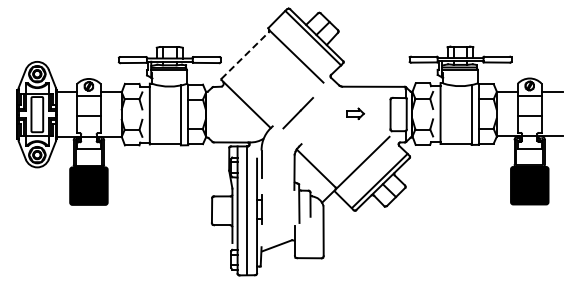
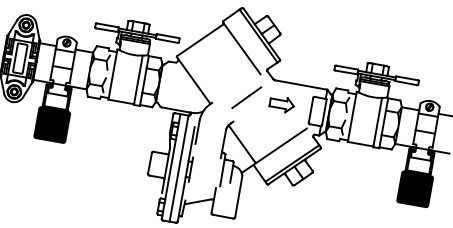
line: (245, 55) -> (200, 40), dashed -> solid
line: (297, 113) -> (246, 97), moved
part: (355, 113) -> (282, 104), size x1.67

